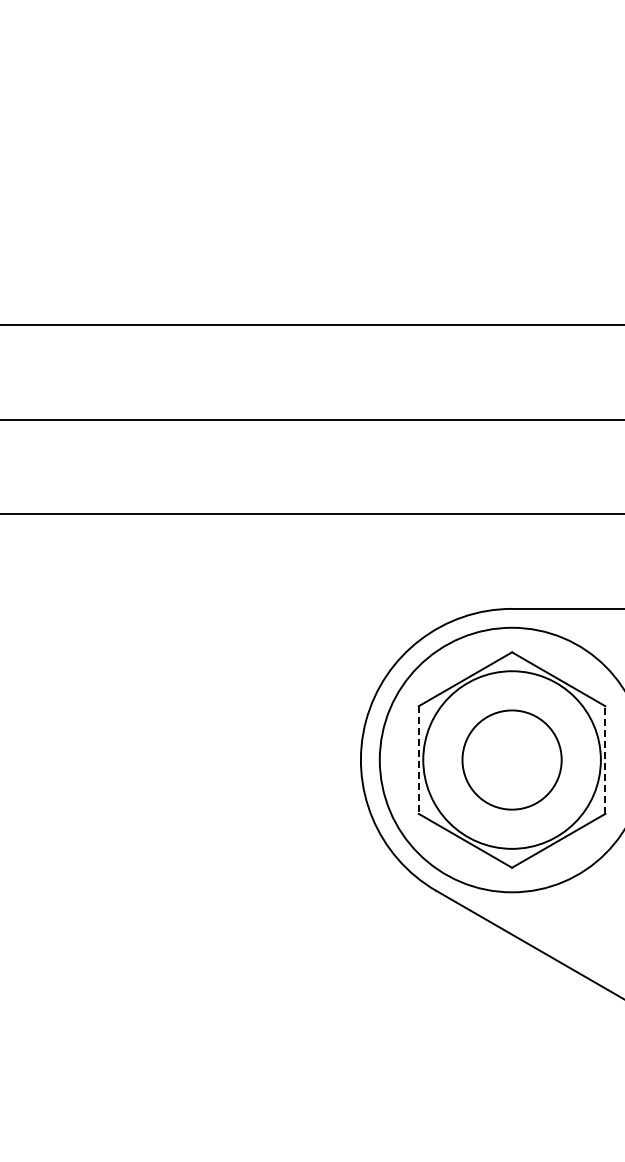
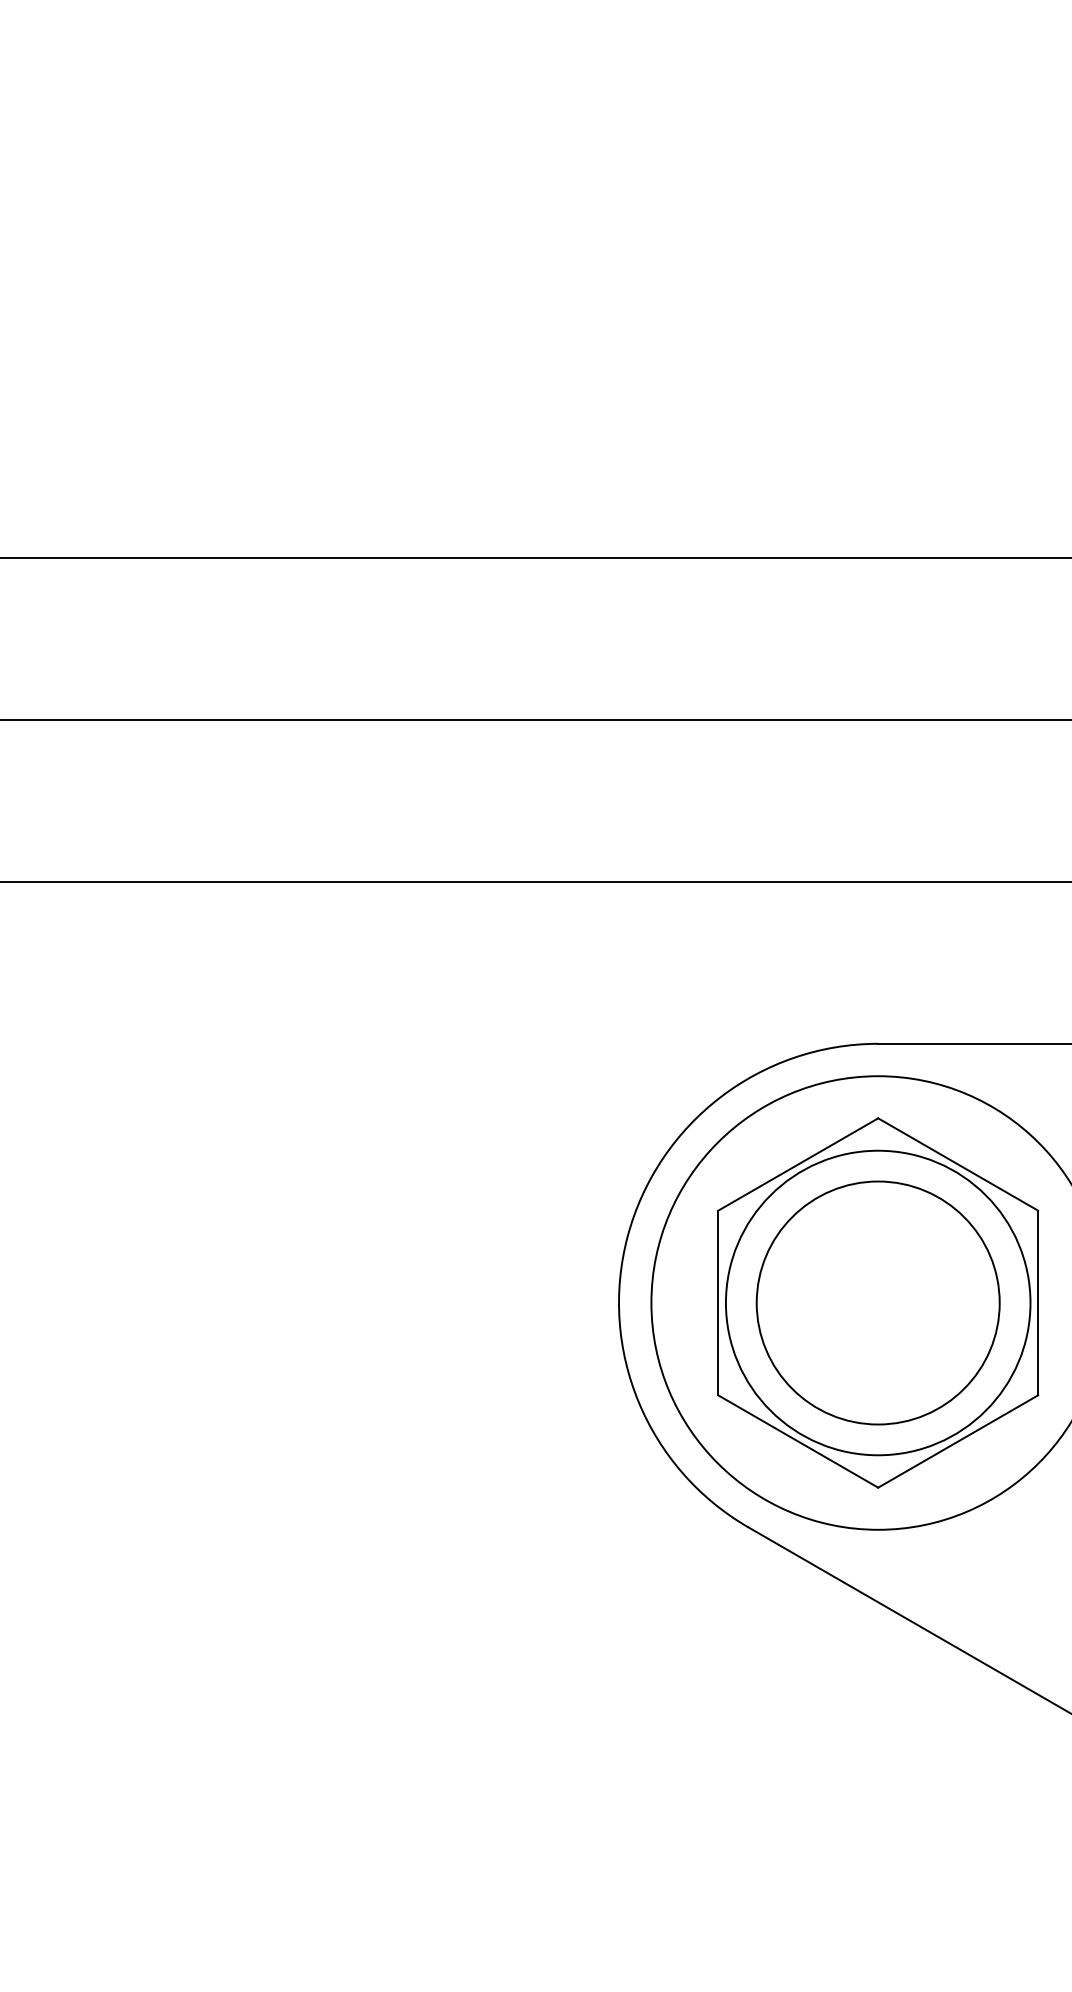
circle: (511, 759) -> (877, 1302), size x1.43
line: (418, 760) -> (717, 1303), dashed -> solid
line: (605, 760) -> (1038, 1303), dashed -> solid

